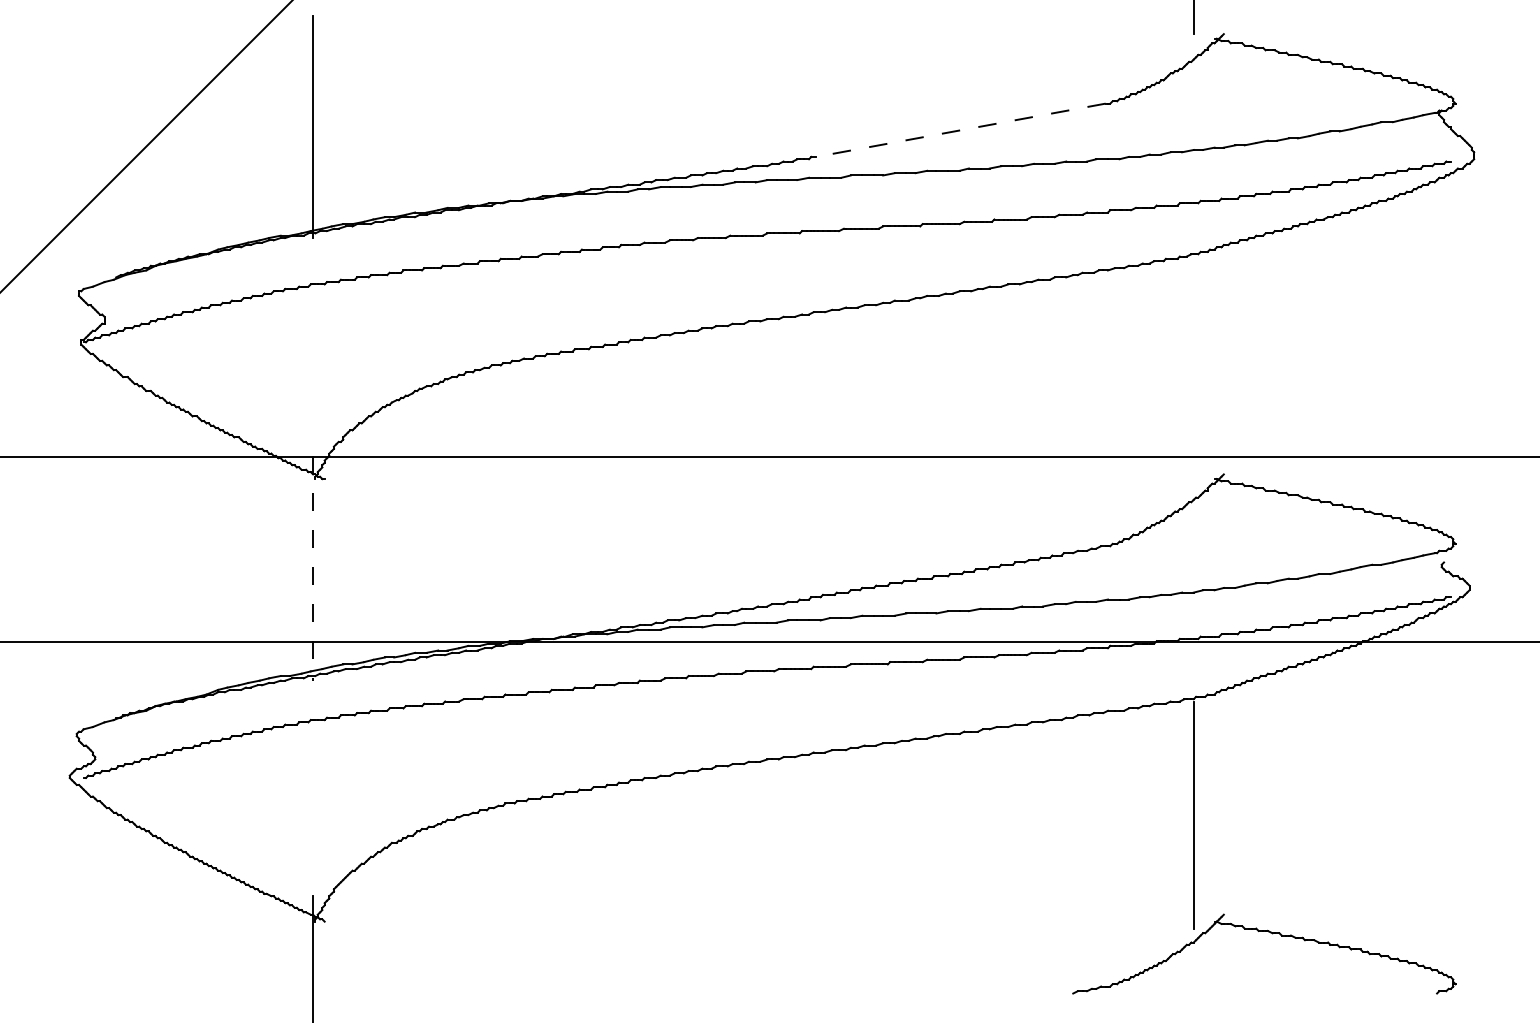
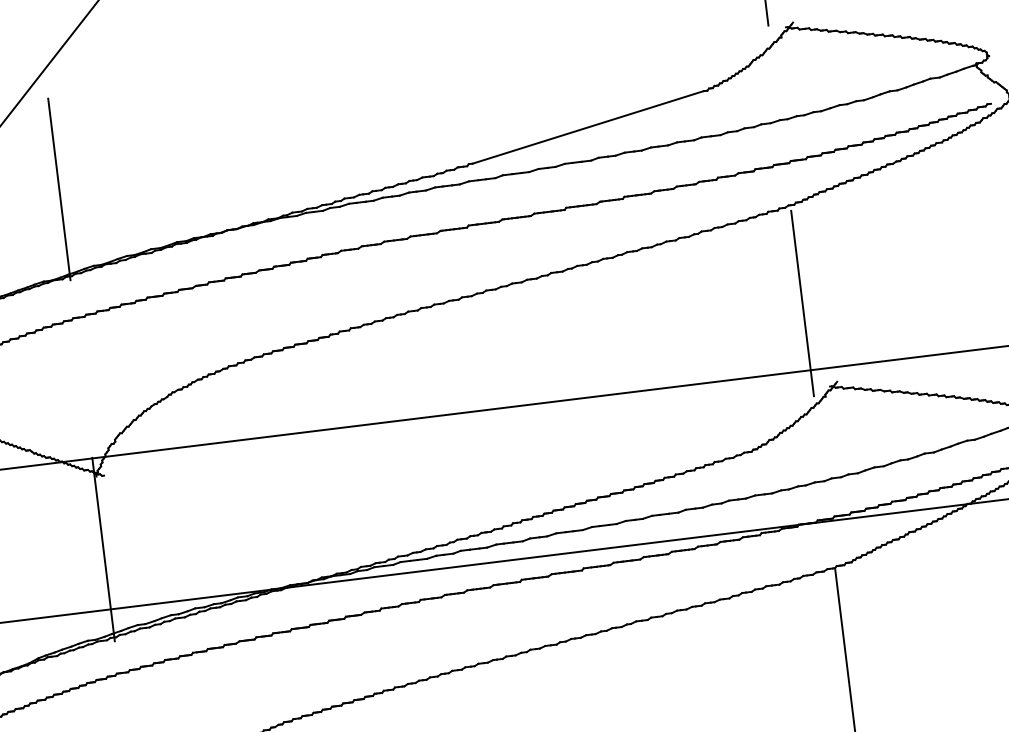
line: (960, 130) -> (587, 127), dashed -> solid
line: (1193, 374) -> (802, 303), added
line: (313, 568) -> (103, 549), dashed -> solid

